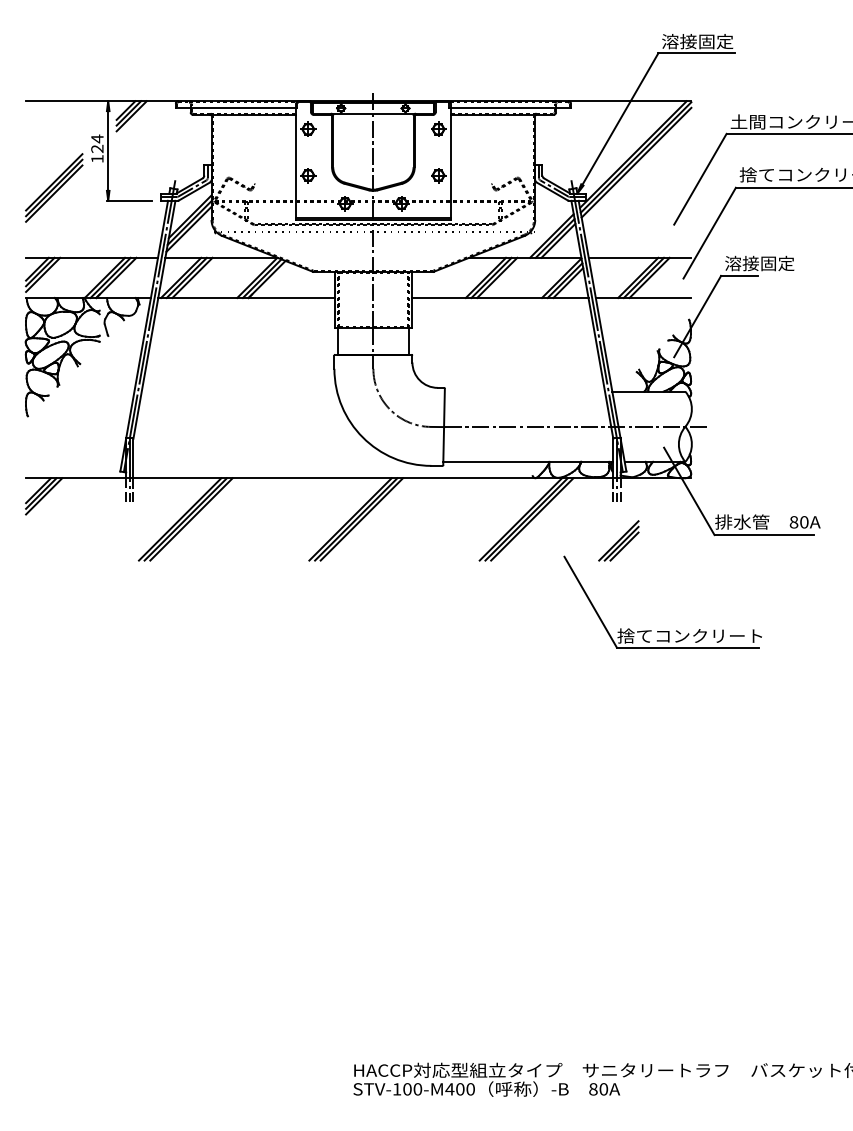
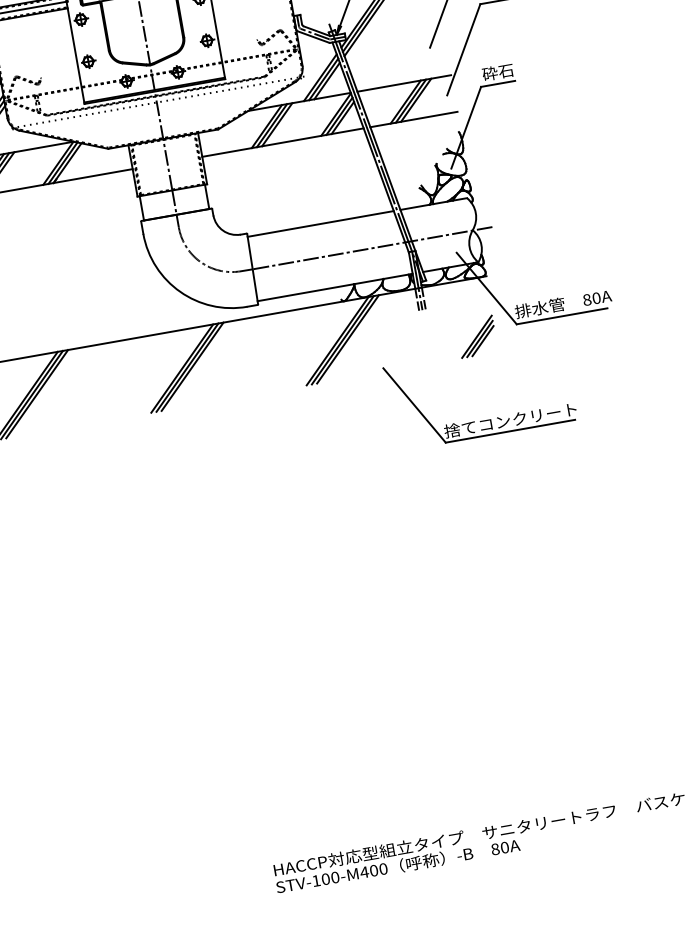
text: (759, 263) -> (514, 69), 溶接固定 -> 砕石
line: (524, 391) -> (320, 223), added
part: (618, 540) -> (476, 336), moved

